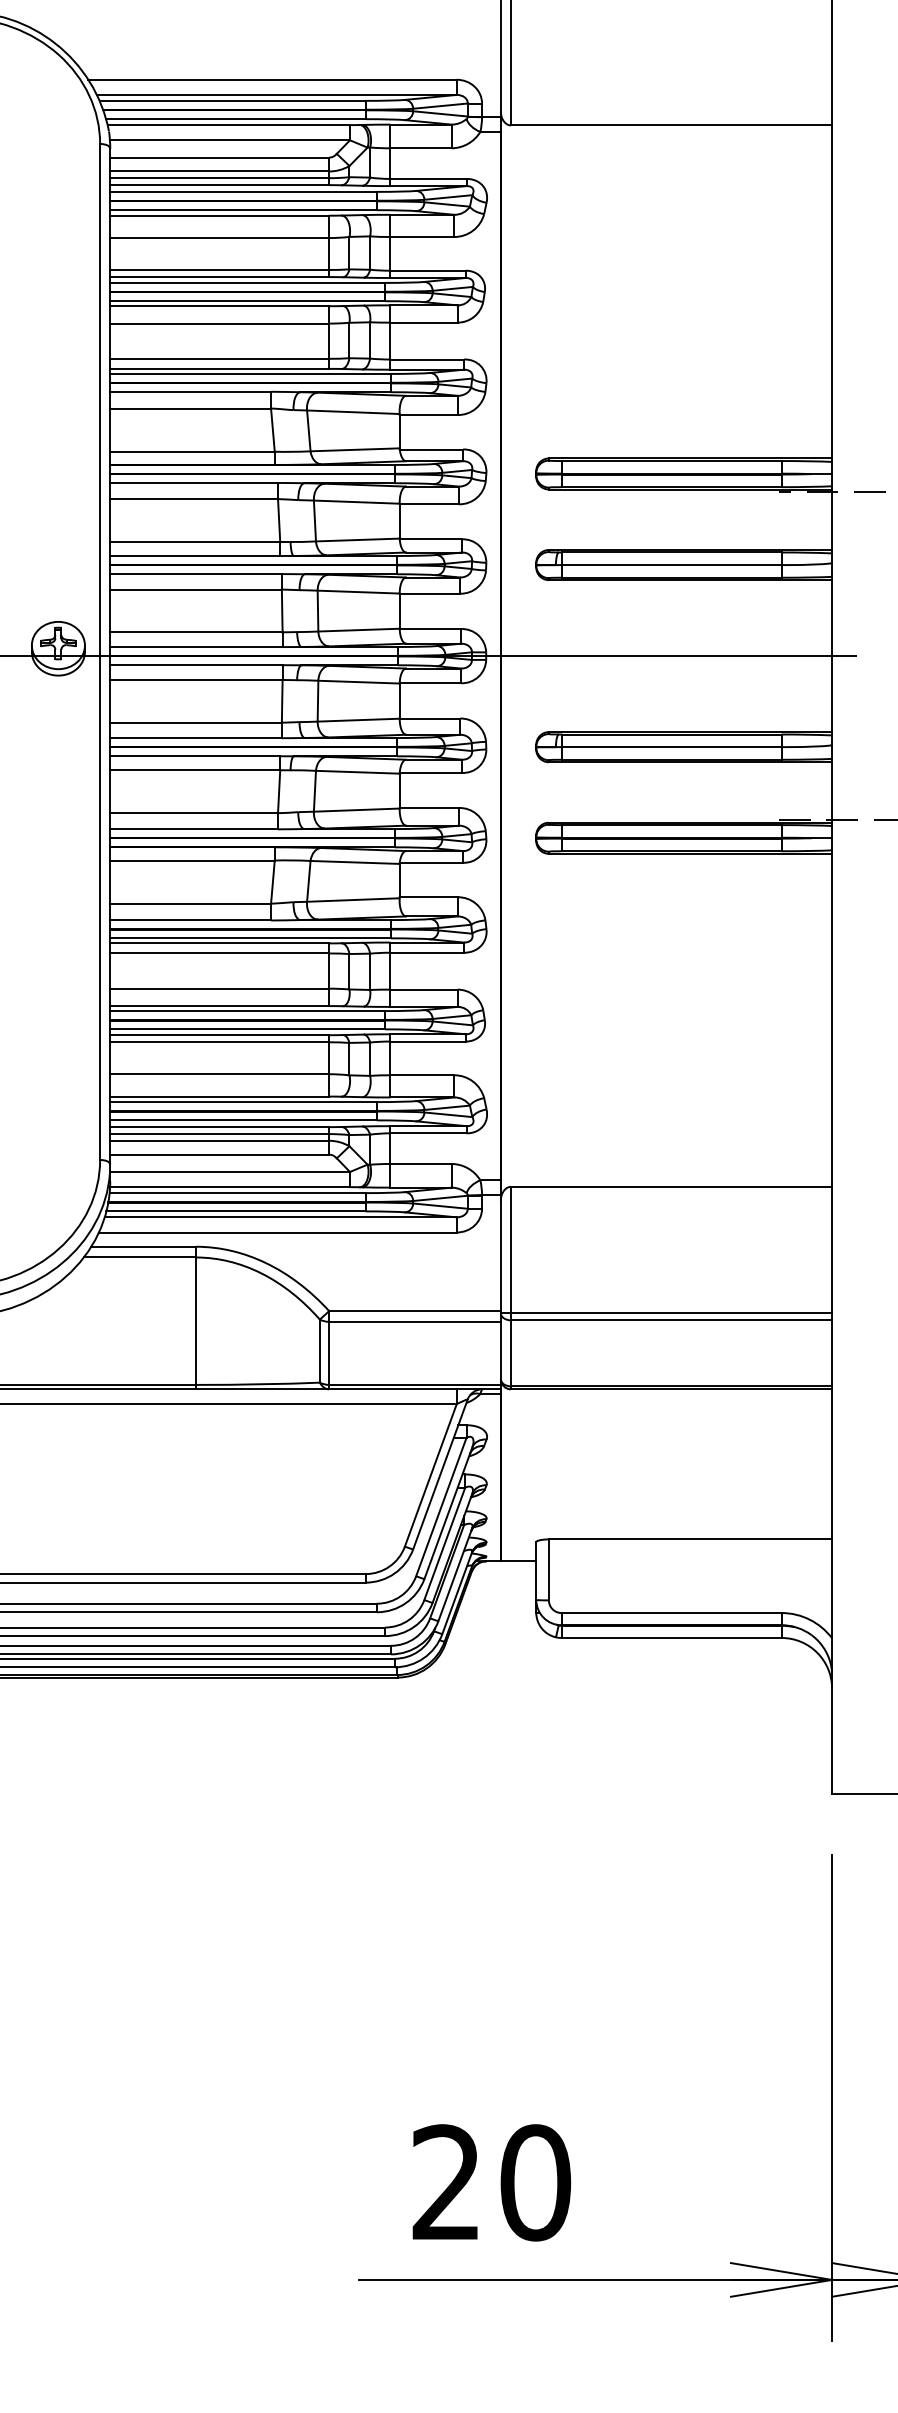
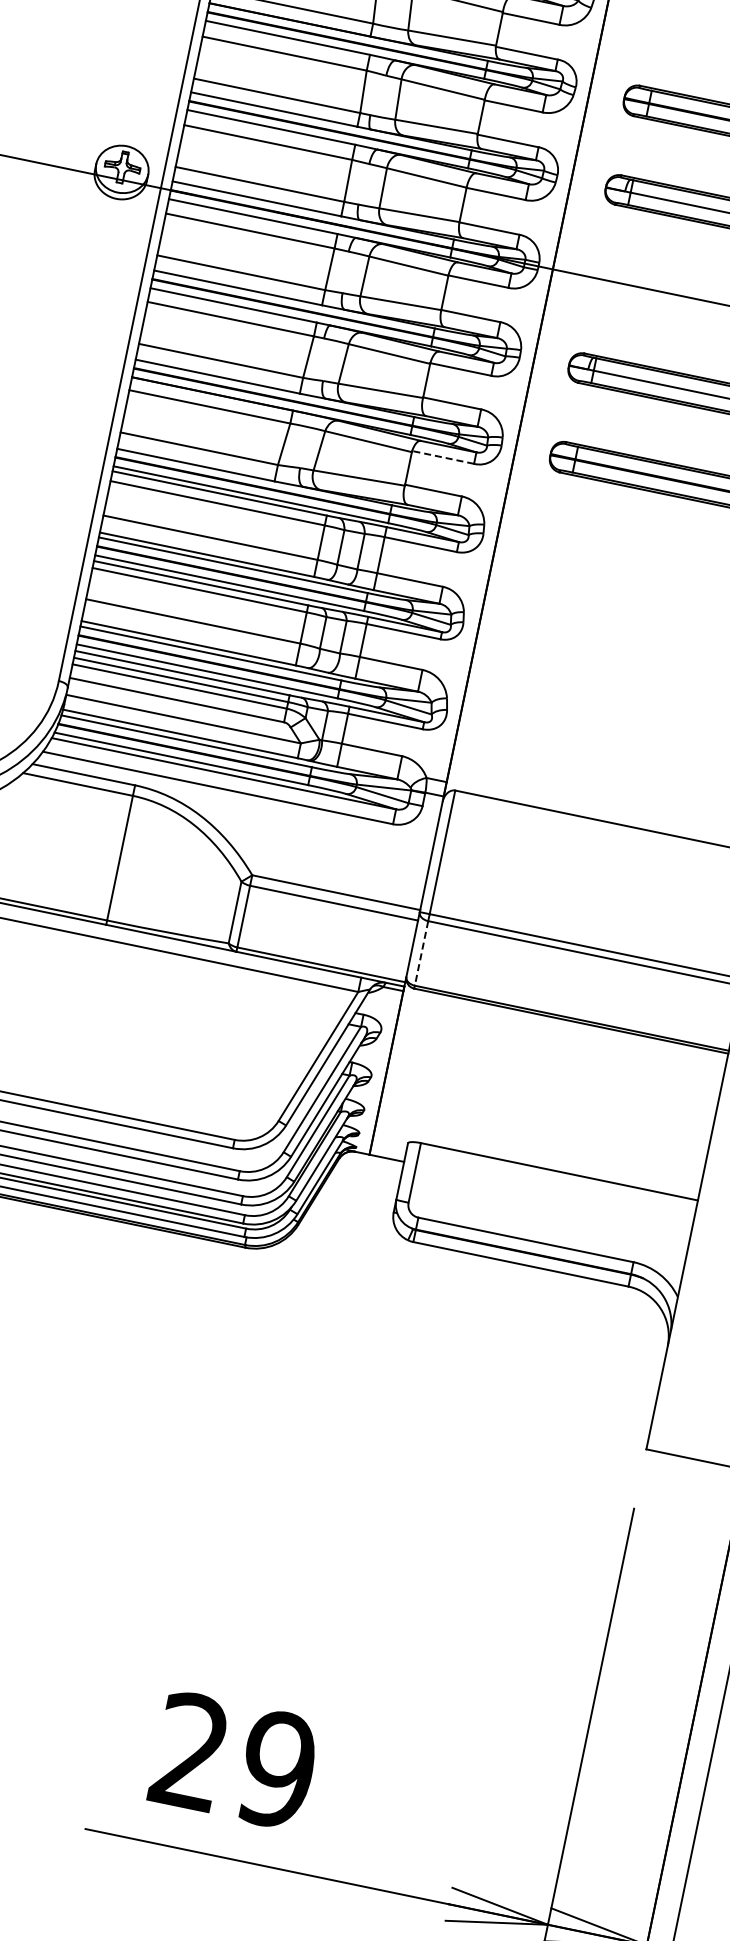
line: (431, 862) -> (443, 457), solid -> dashed
line: (510, 1353) -> (421, 953), solid -> dashed
text: (535, 2182) -> (277, 1769), 20 -> 29

